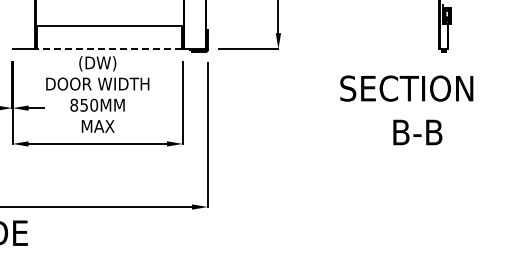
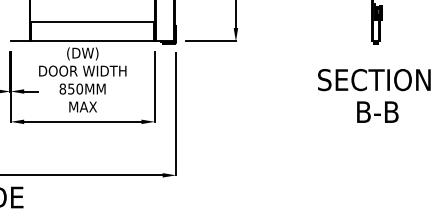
line: (109, 49) -> (92, 41), dashed -> solid
text: (406, 88) -> (374, 79), moved
text: (417, 132) -> (377, 112), moved

